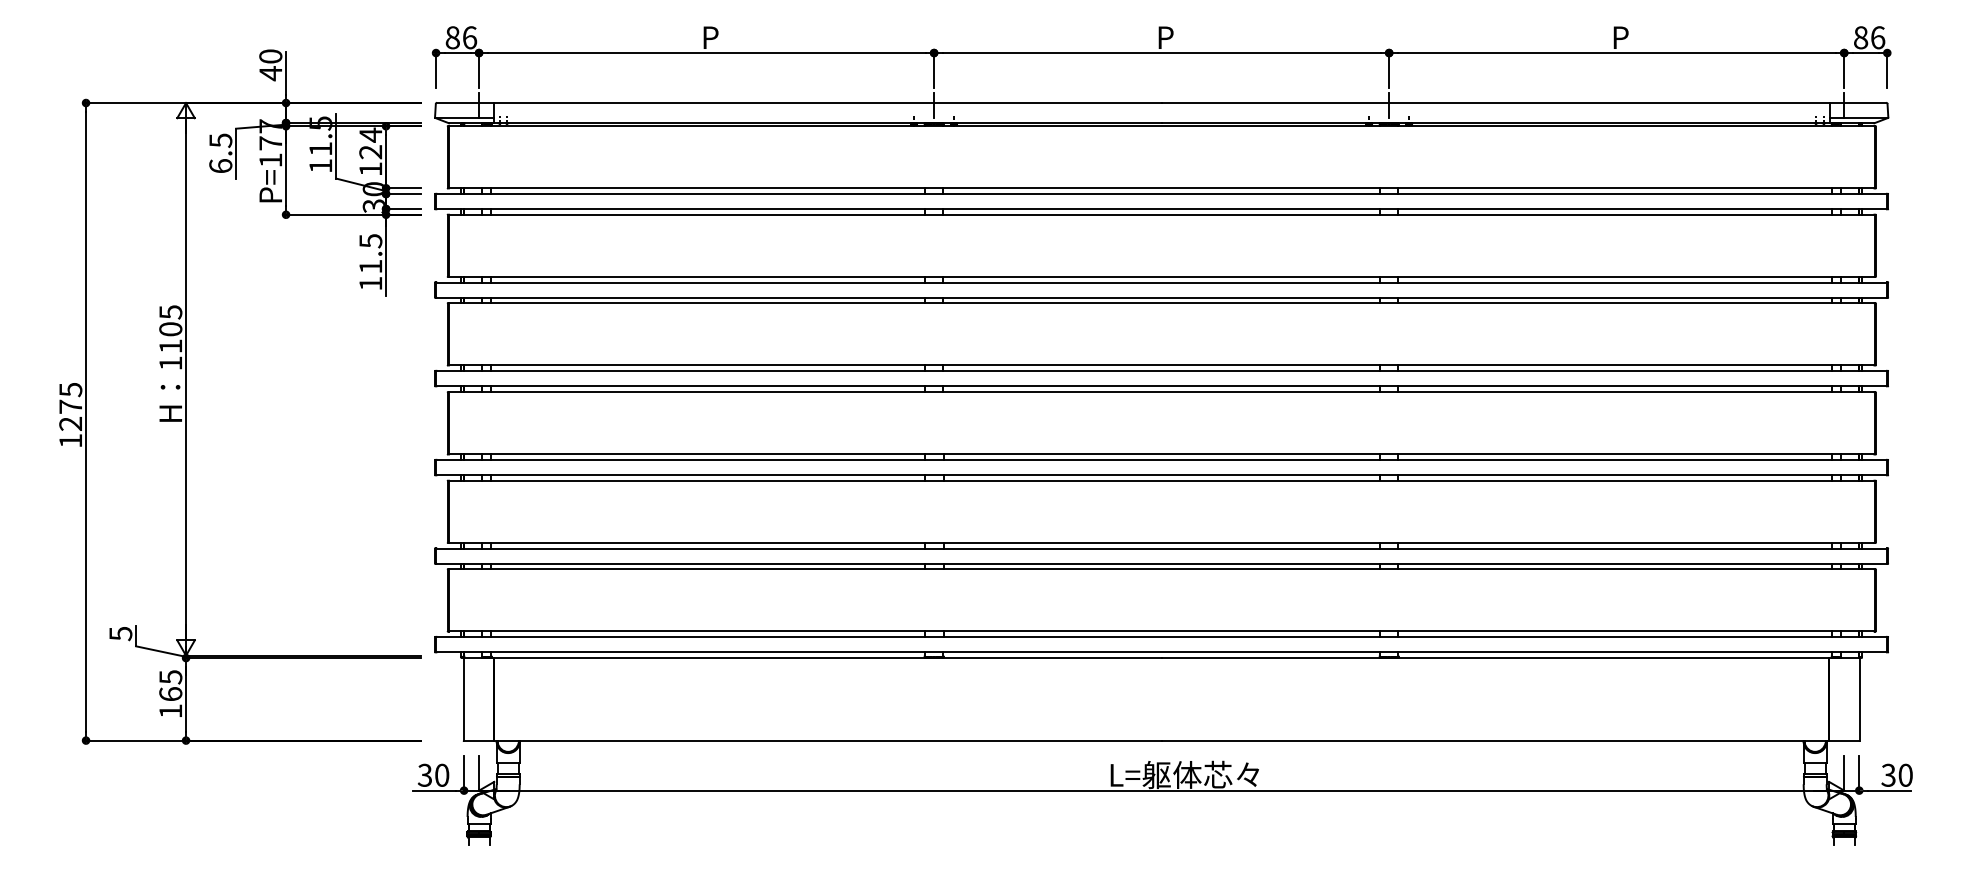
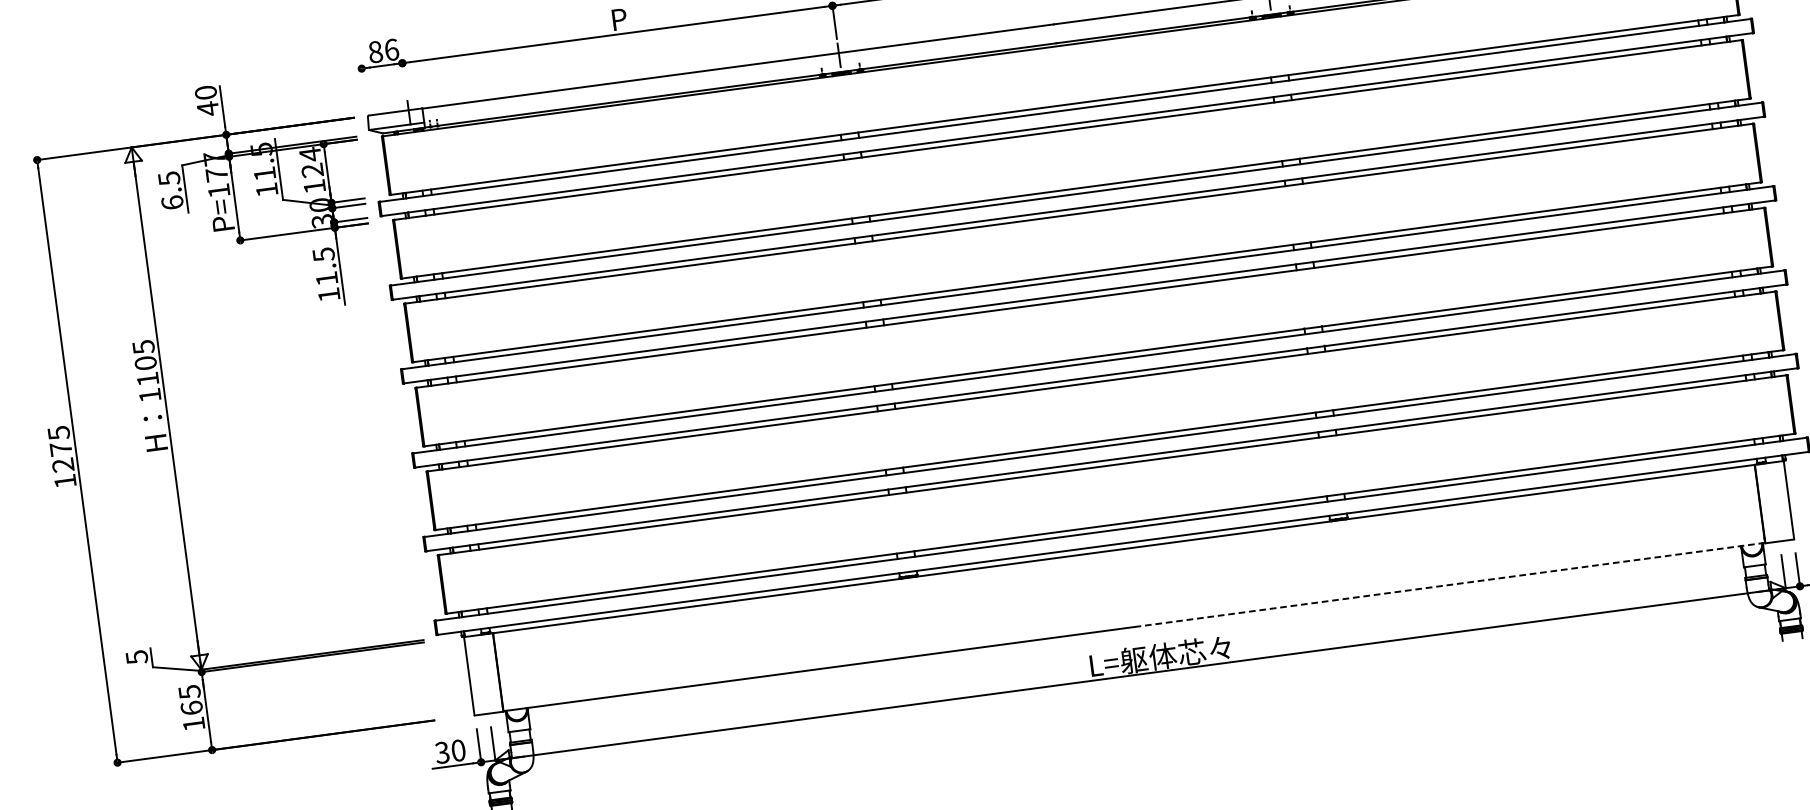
line: (436, 70) -> (364, 85), removed
line: (479, 70) -> (404, 79), removed
line: (1495, 740) -> (1449, 584), solid -> dashed

